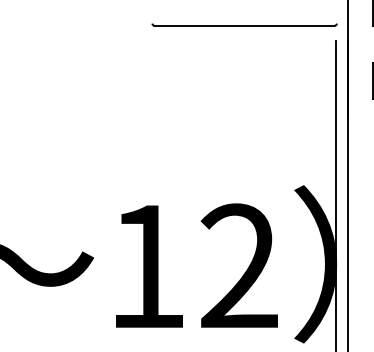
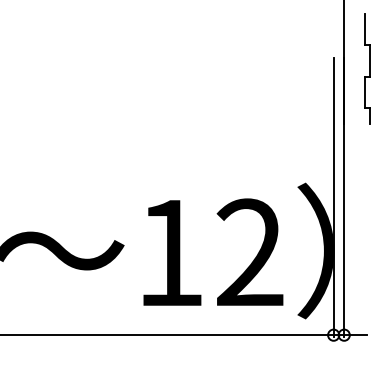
line: (244, 25) -> (254, 44), removed

